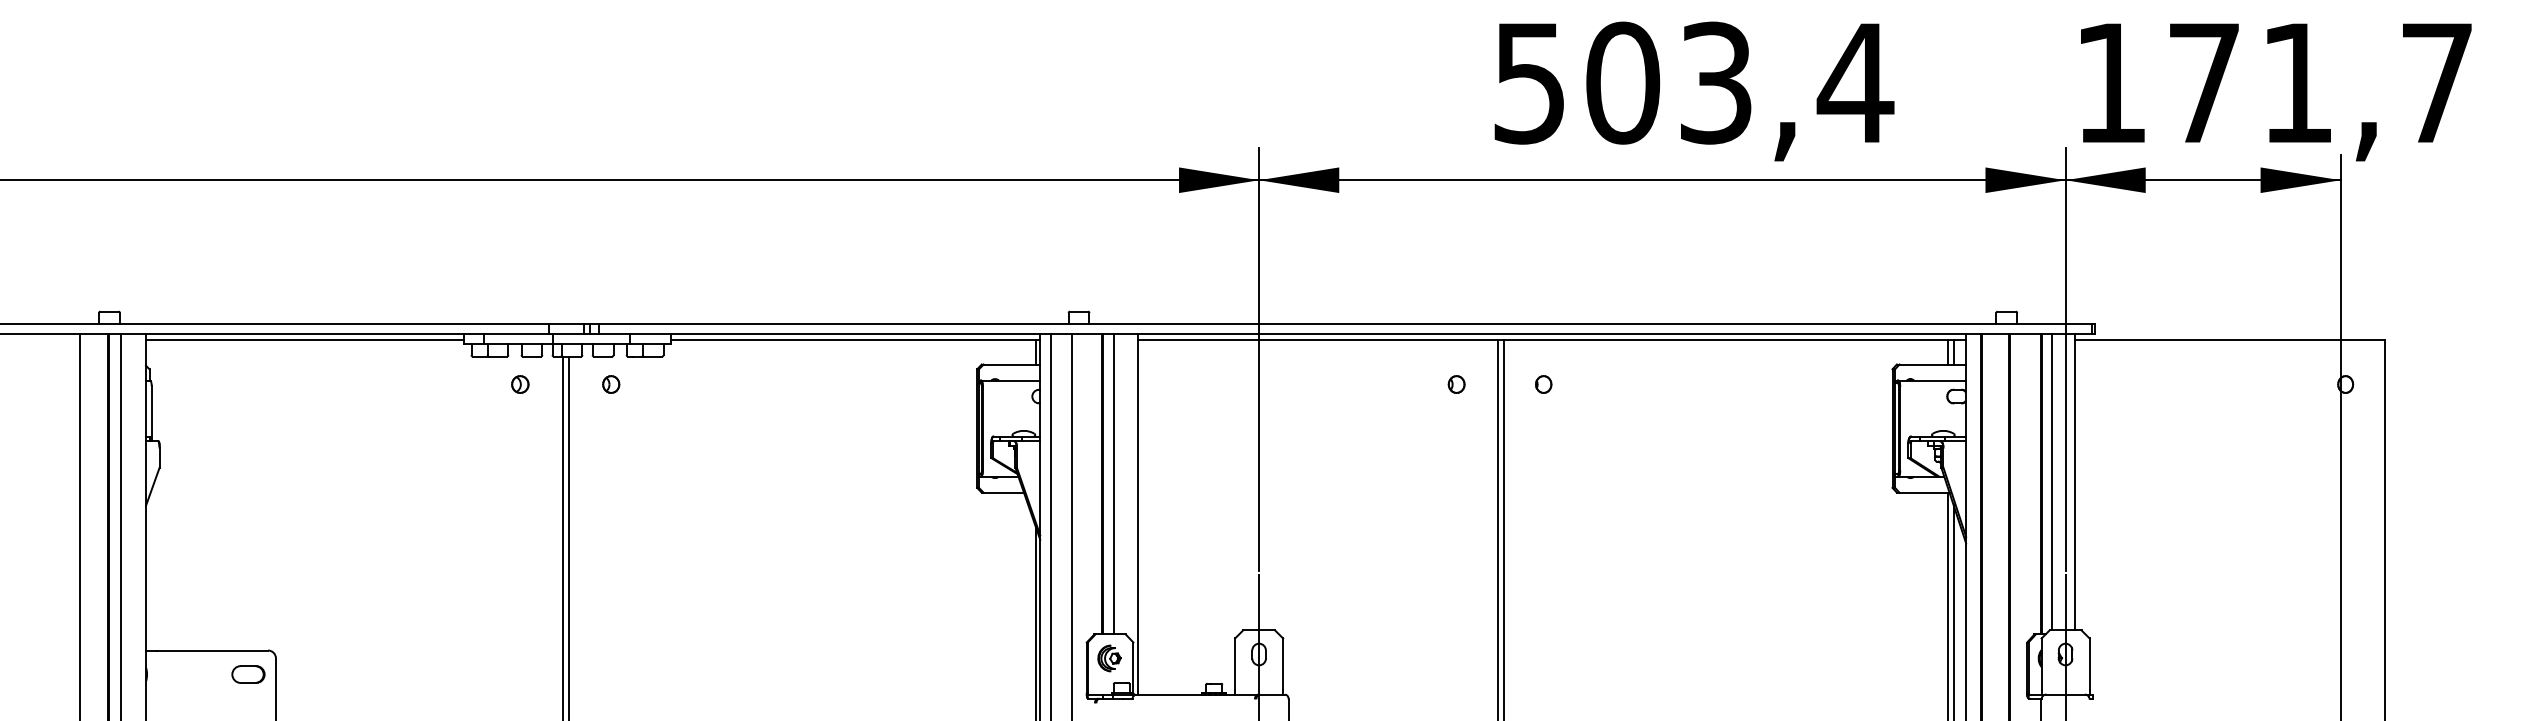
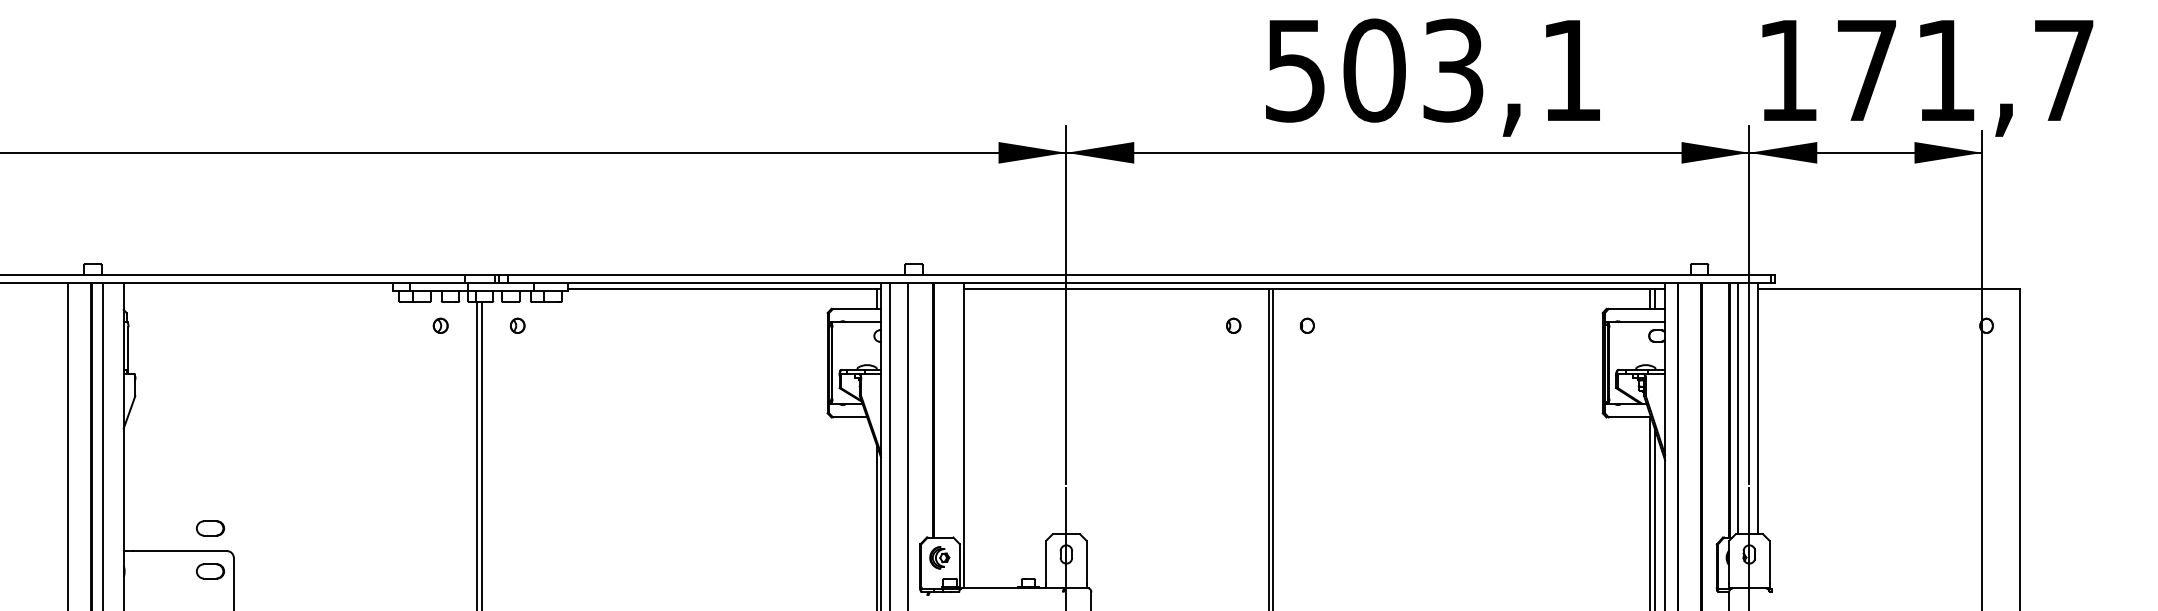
text: (1855, 83) -> (1571, 70), 503,4 -> 503,1
line: (305, 340) -> (258, 288), removed
line: (1114, 484) -> (943, 410), removed
part: (248, 623) -> (210, 528), added

